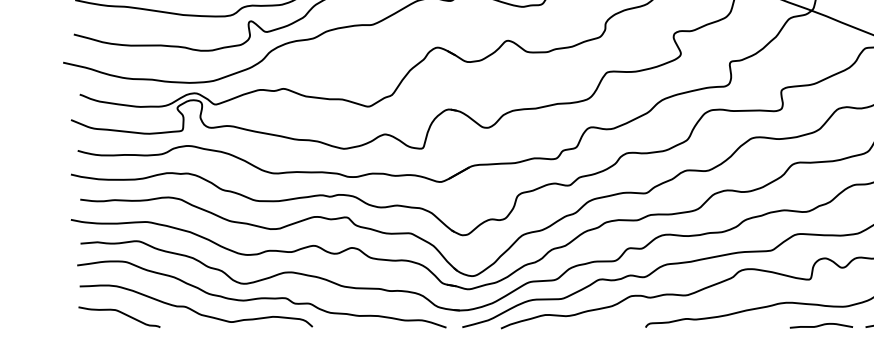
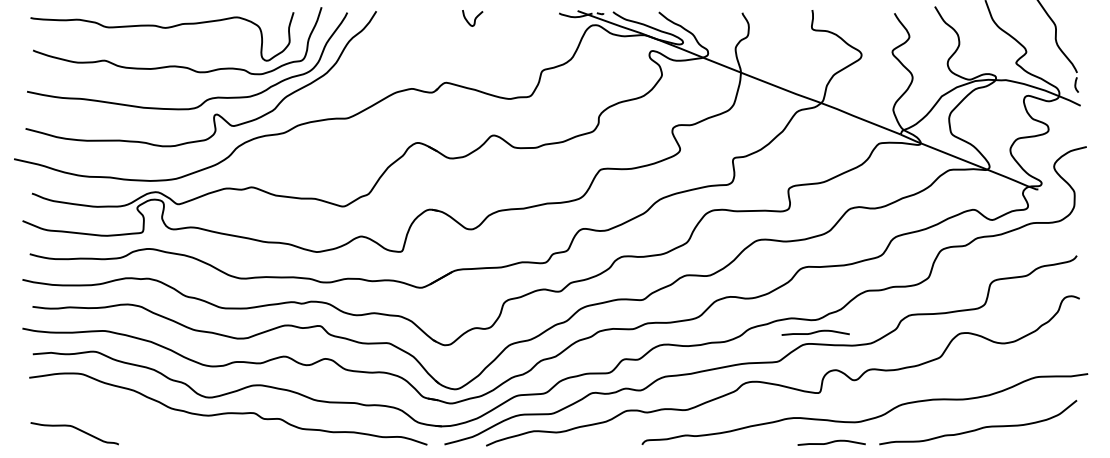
curve: (806, 223) -> (815, 332), added
curve: (193, 309) -> (154, 425), removed

